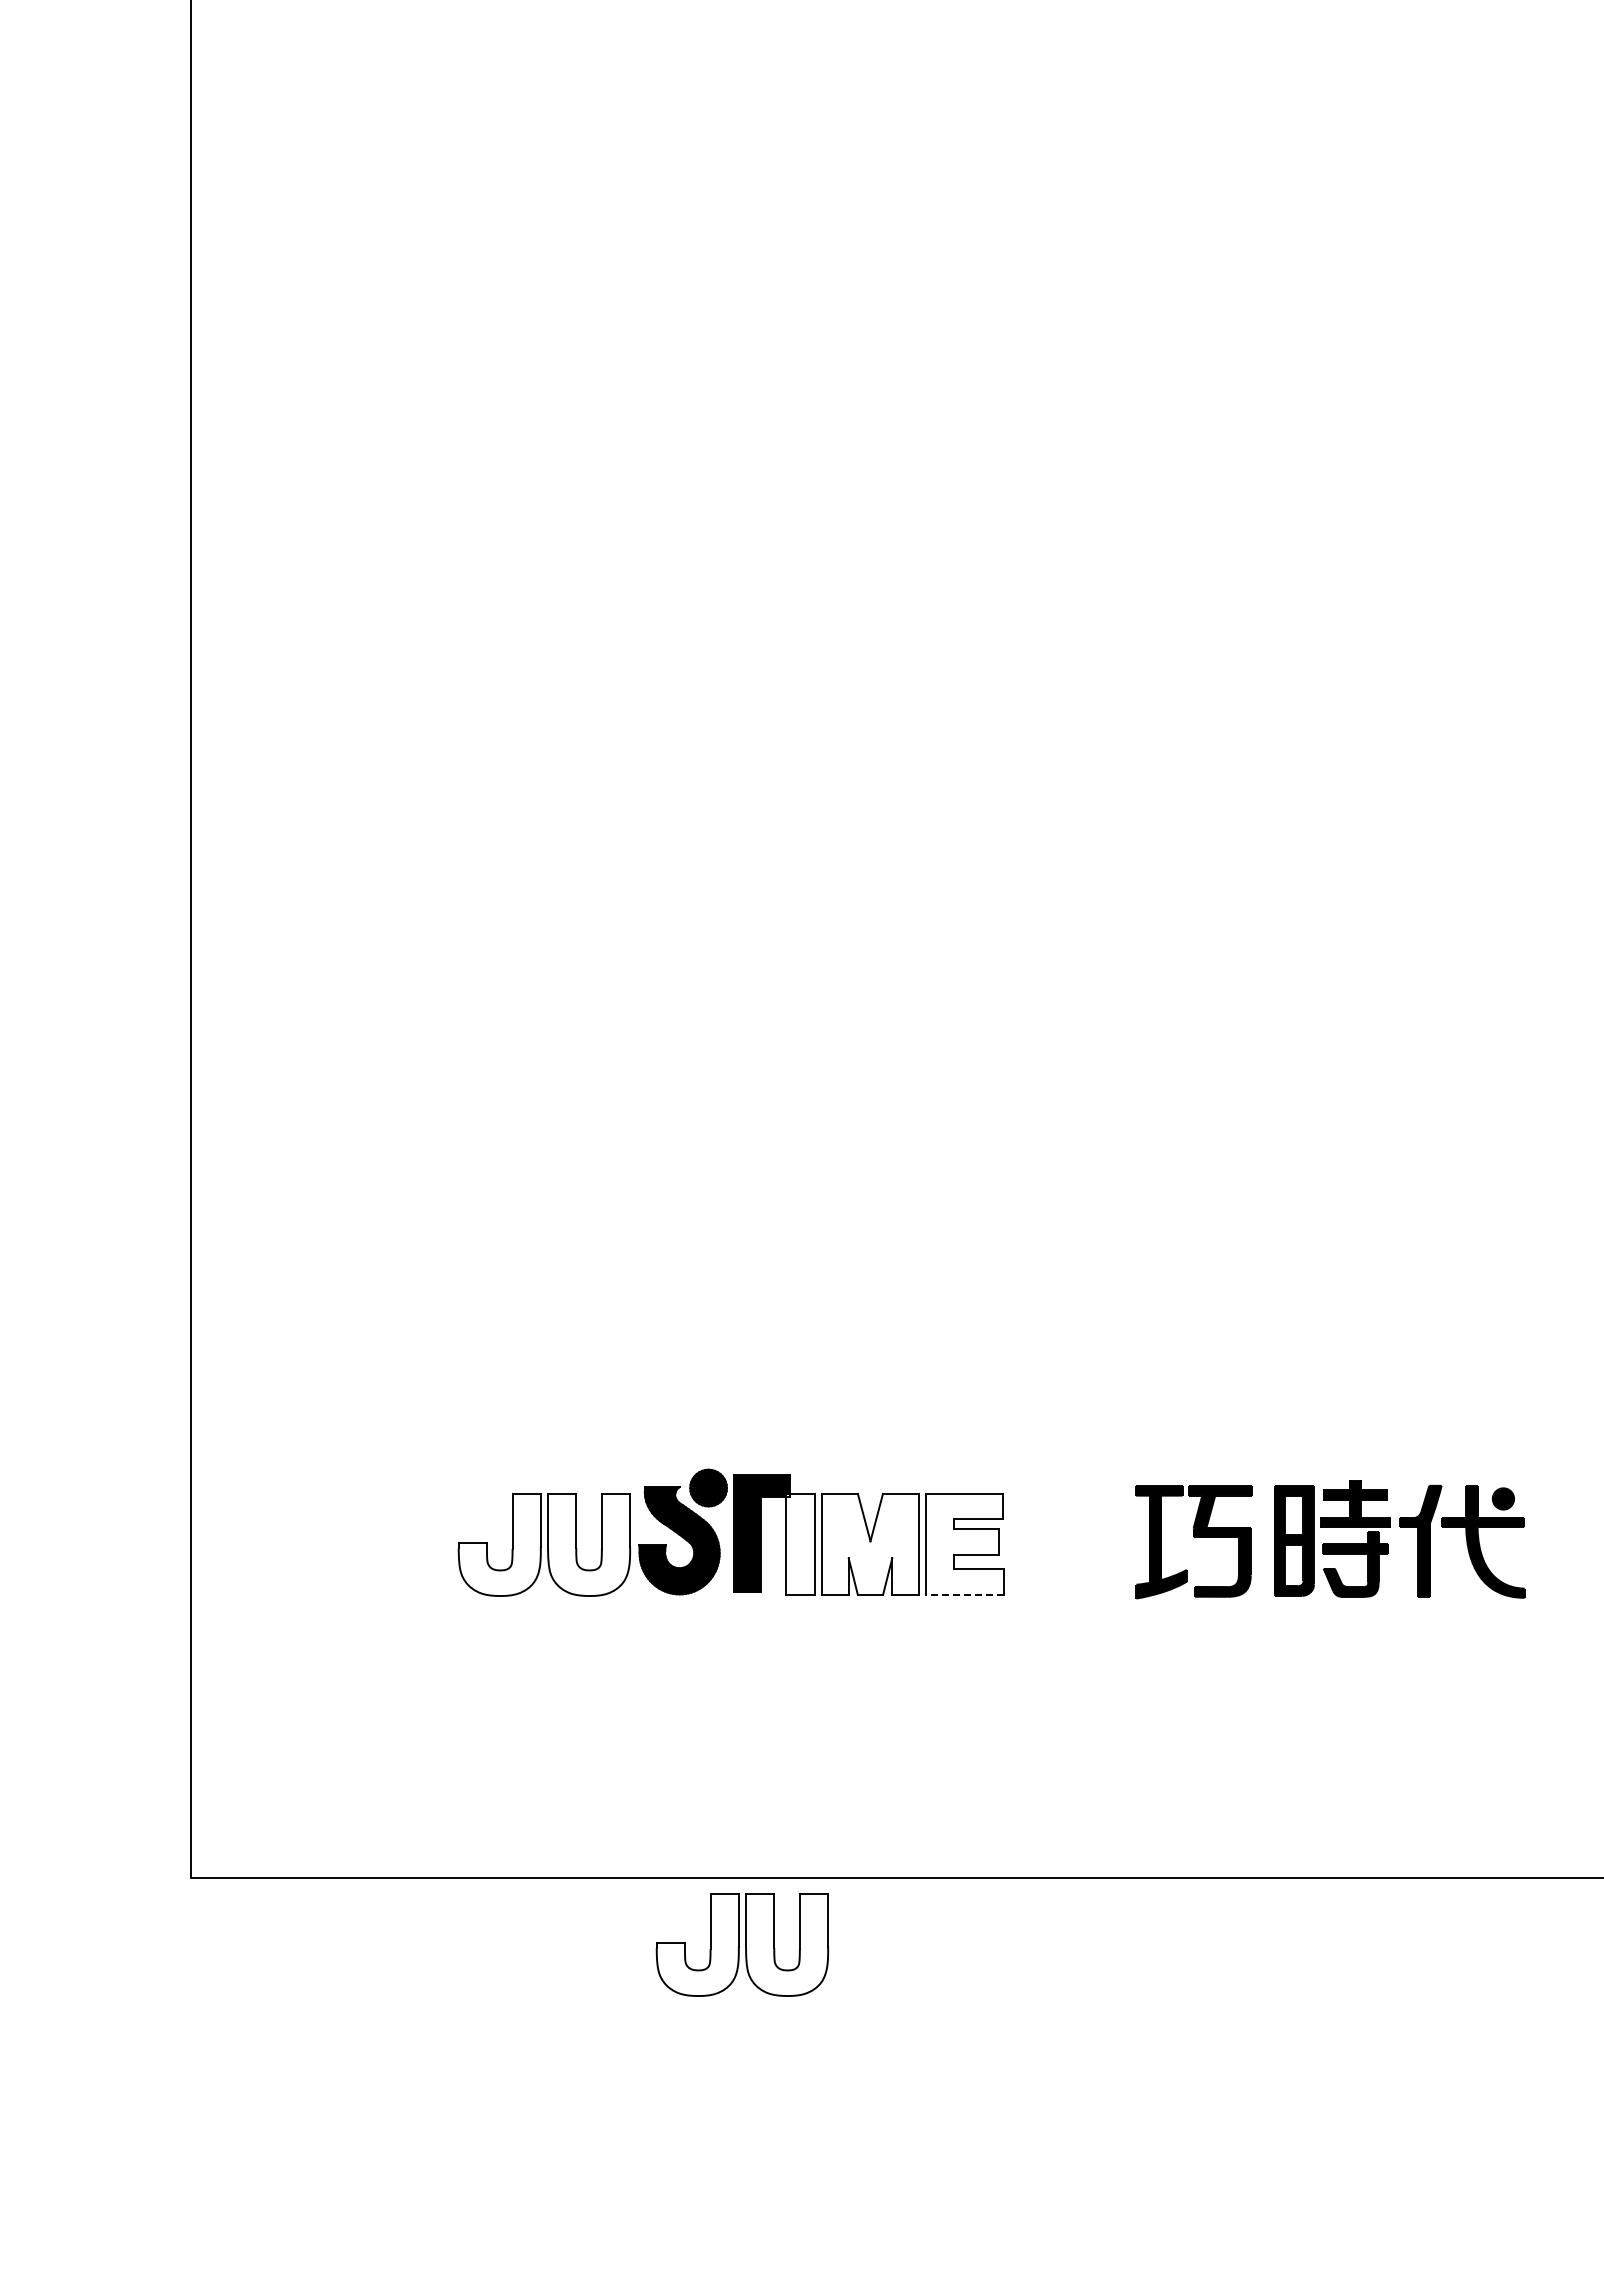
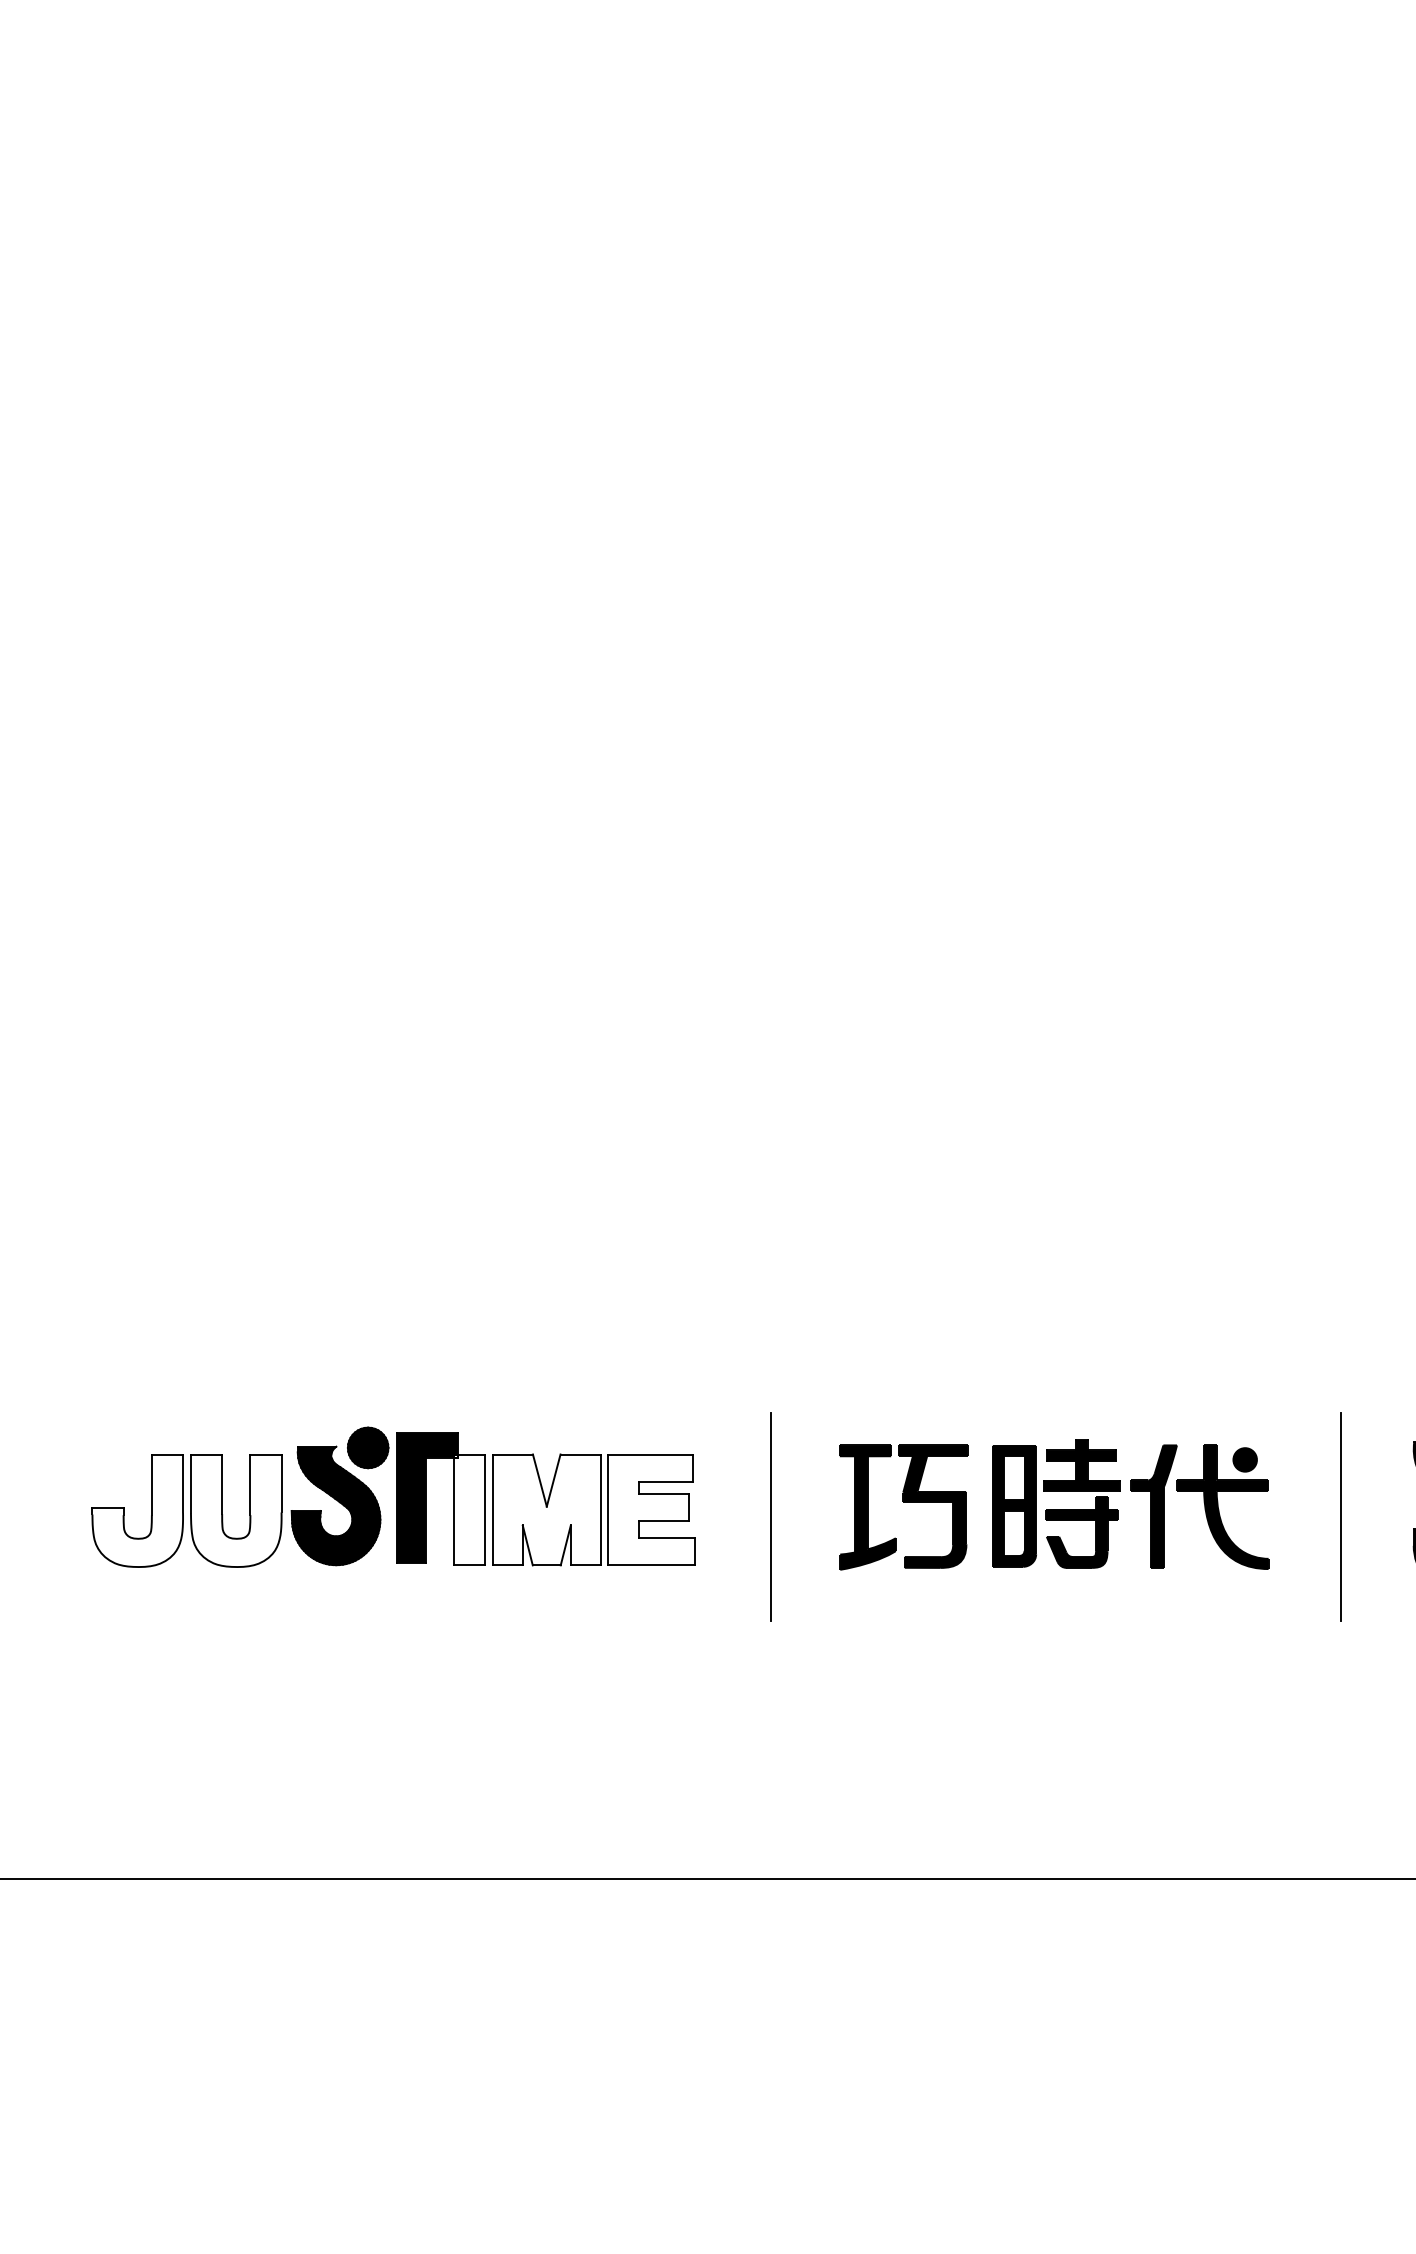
line: (1073, 1550) -> (770, 1516), added
line: (1590, 1550) -> (1341, 1516), added
line: (964, 1594) -> (650, 1565), dashed -> solid
part: (741, 1944) -> (404, 1951), removed

